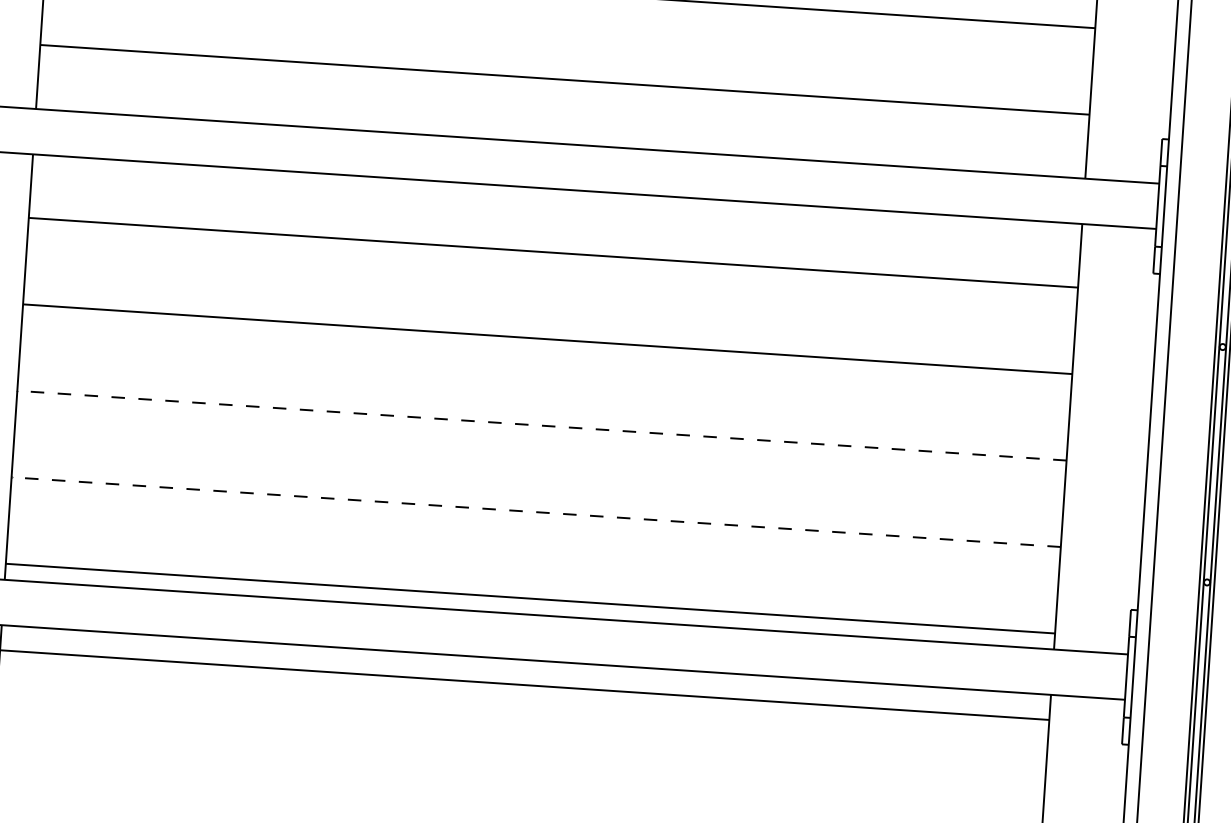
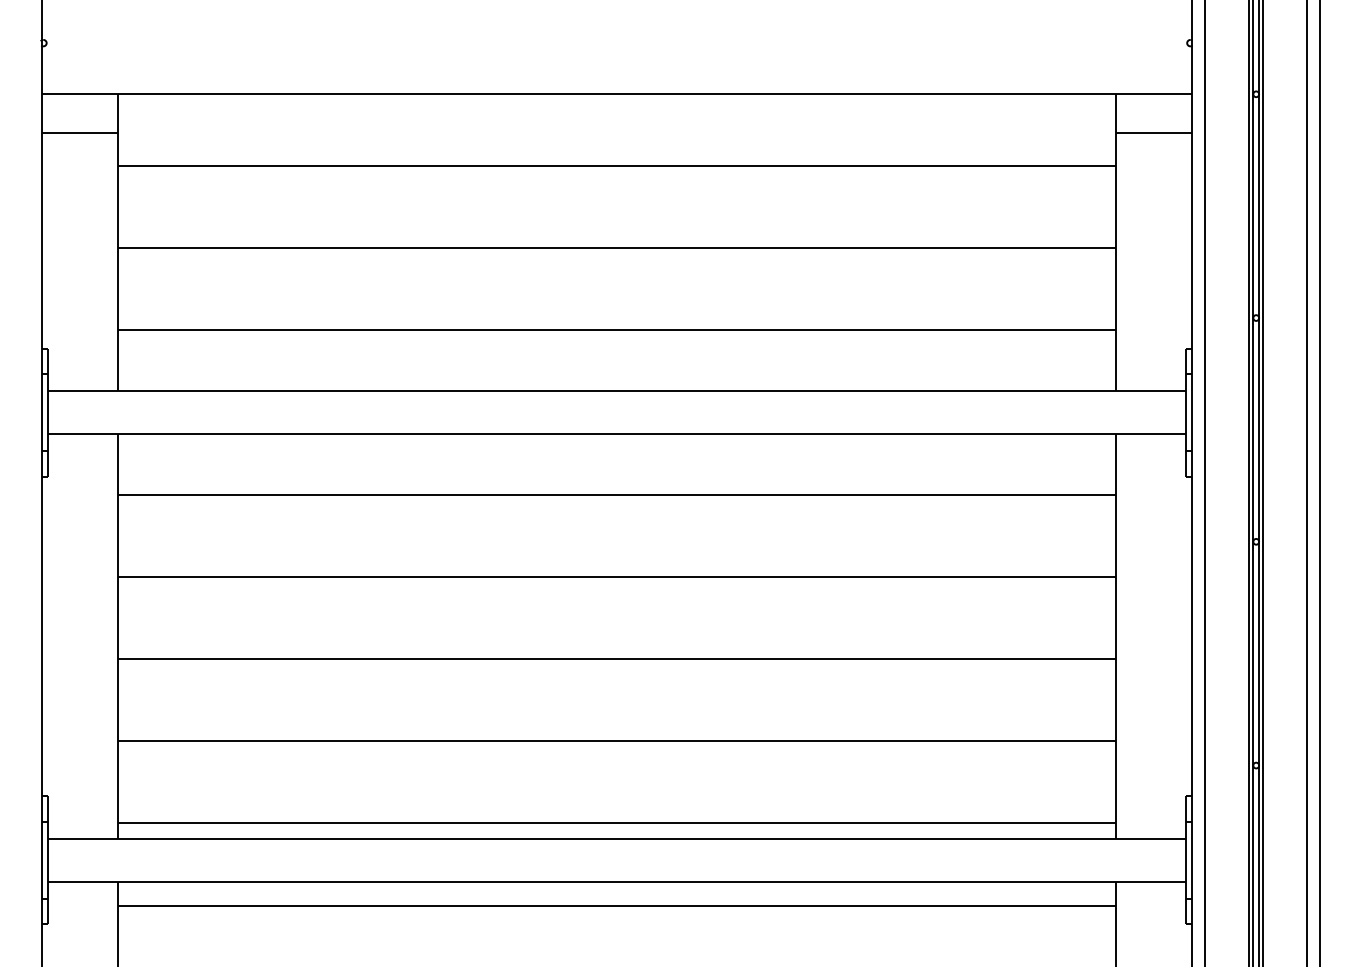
line: (541, 426) -> (616, 659), dashed -> solid
line: (535, 512) -> (616, 741), dashed -> solid

